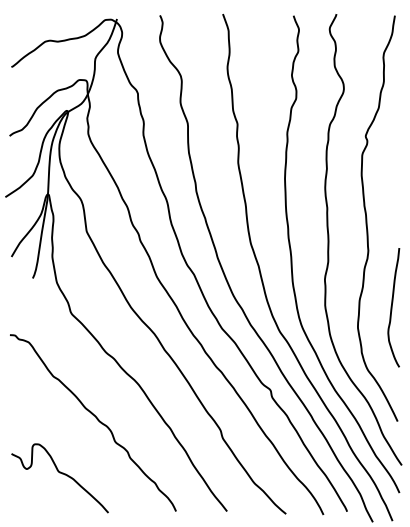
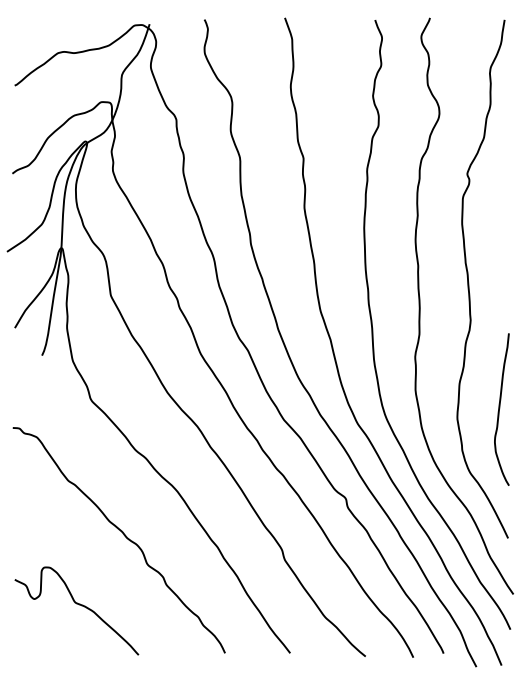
curve: (392, 307) -> (500, 409), moved

